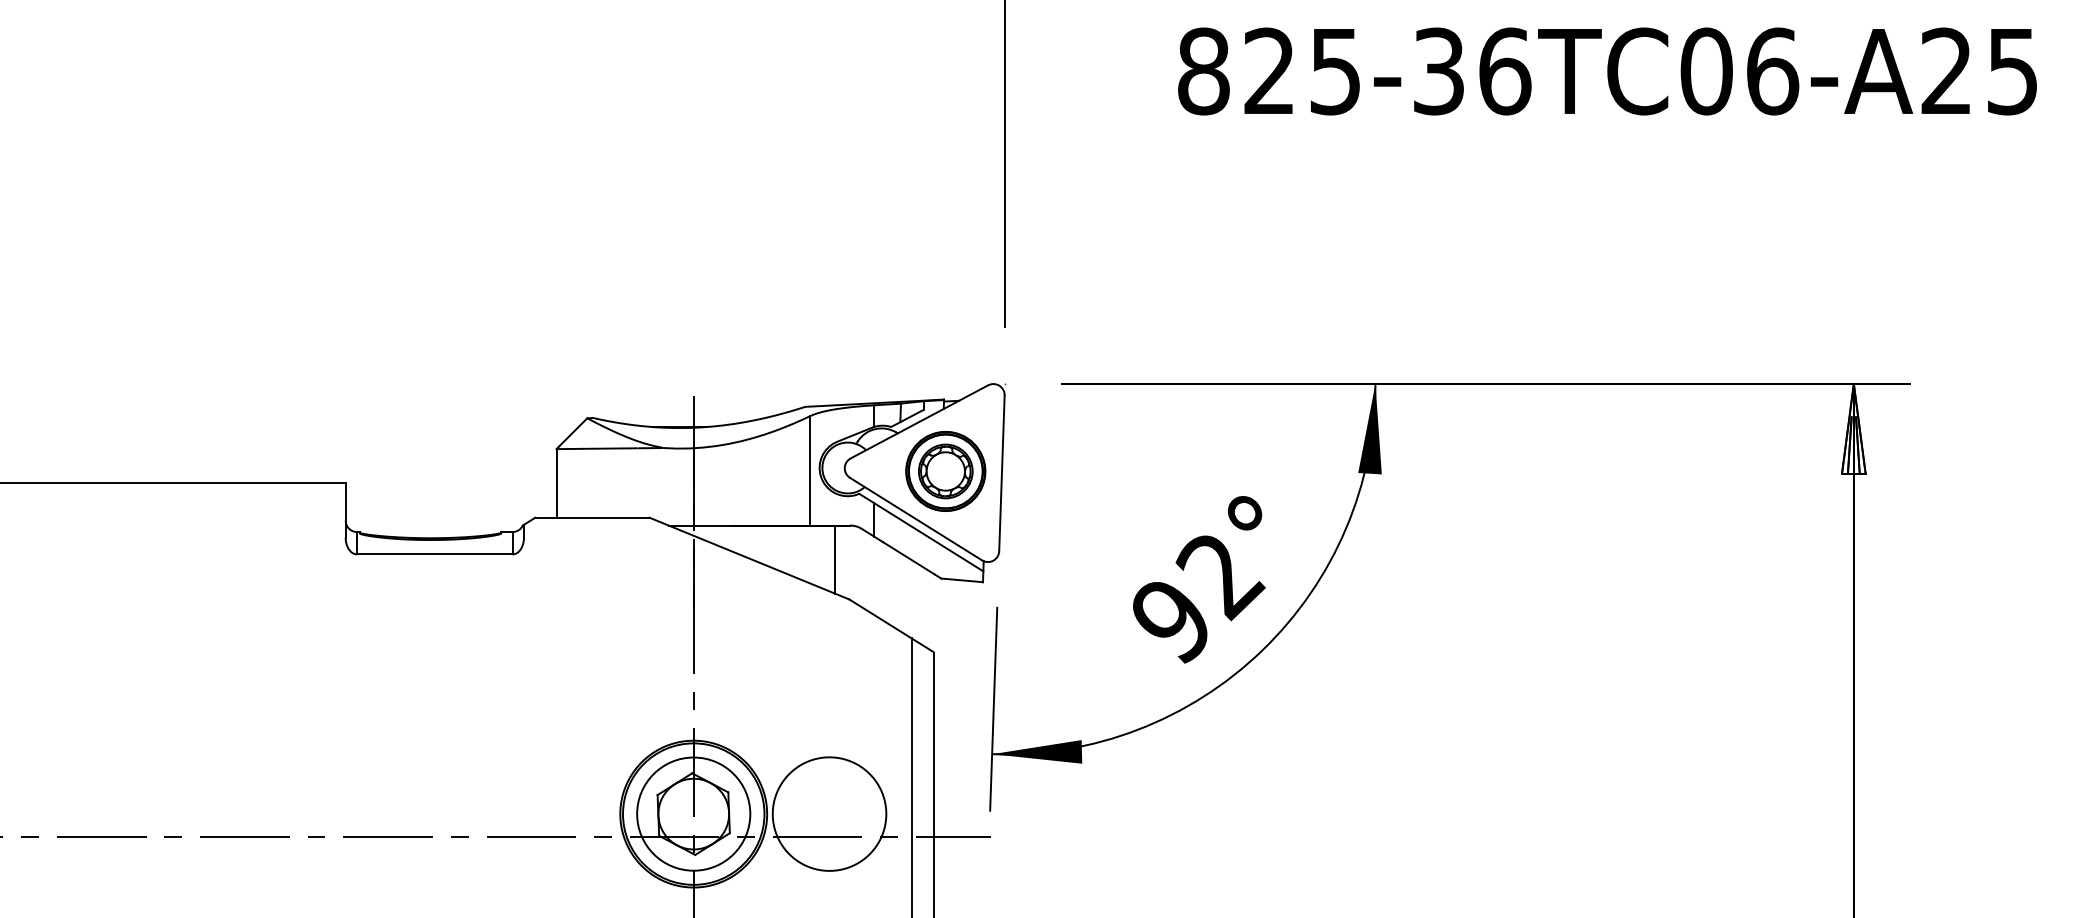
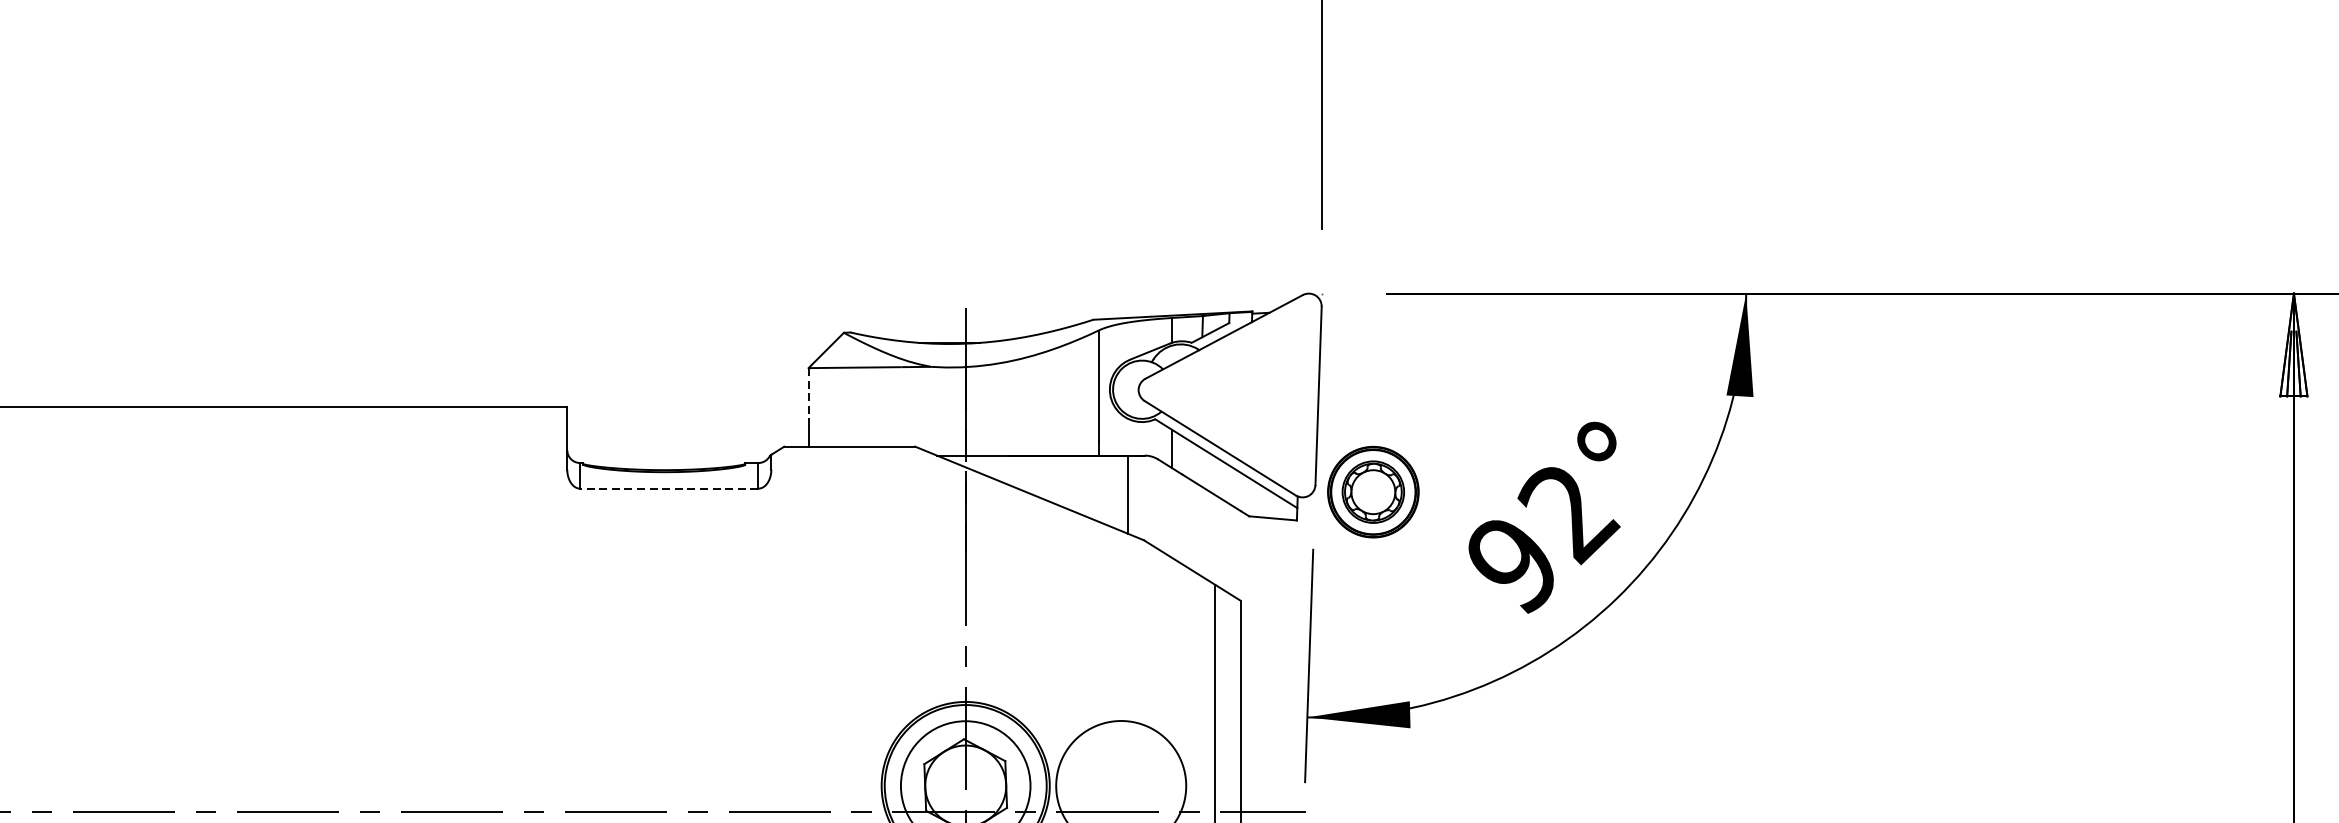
line: (556, 471) -> (808, 393), solid -> dashed
part: (945, 471) -> (1373, 492), moved
line: (434, 554) -> (668, 488), solid -> dashed

